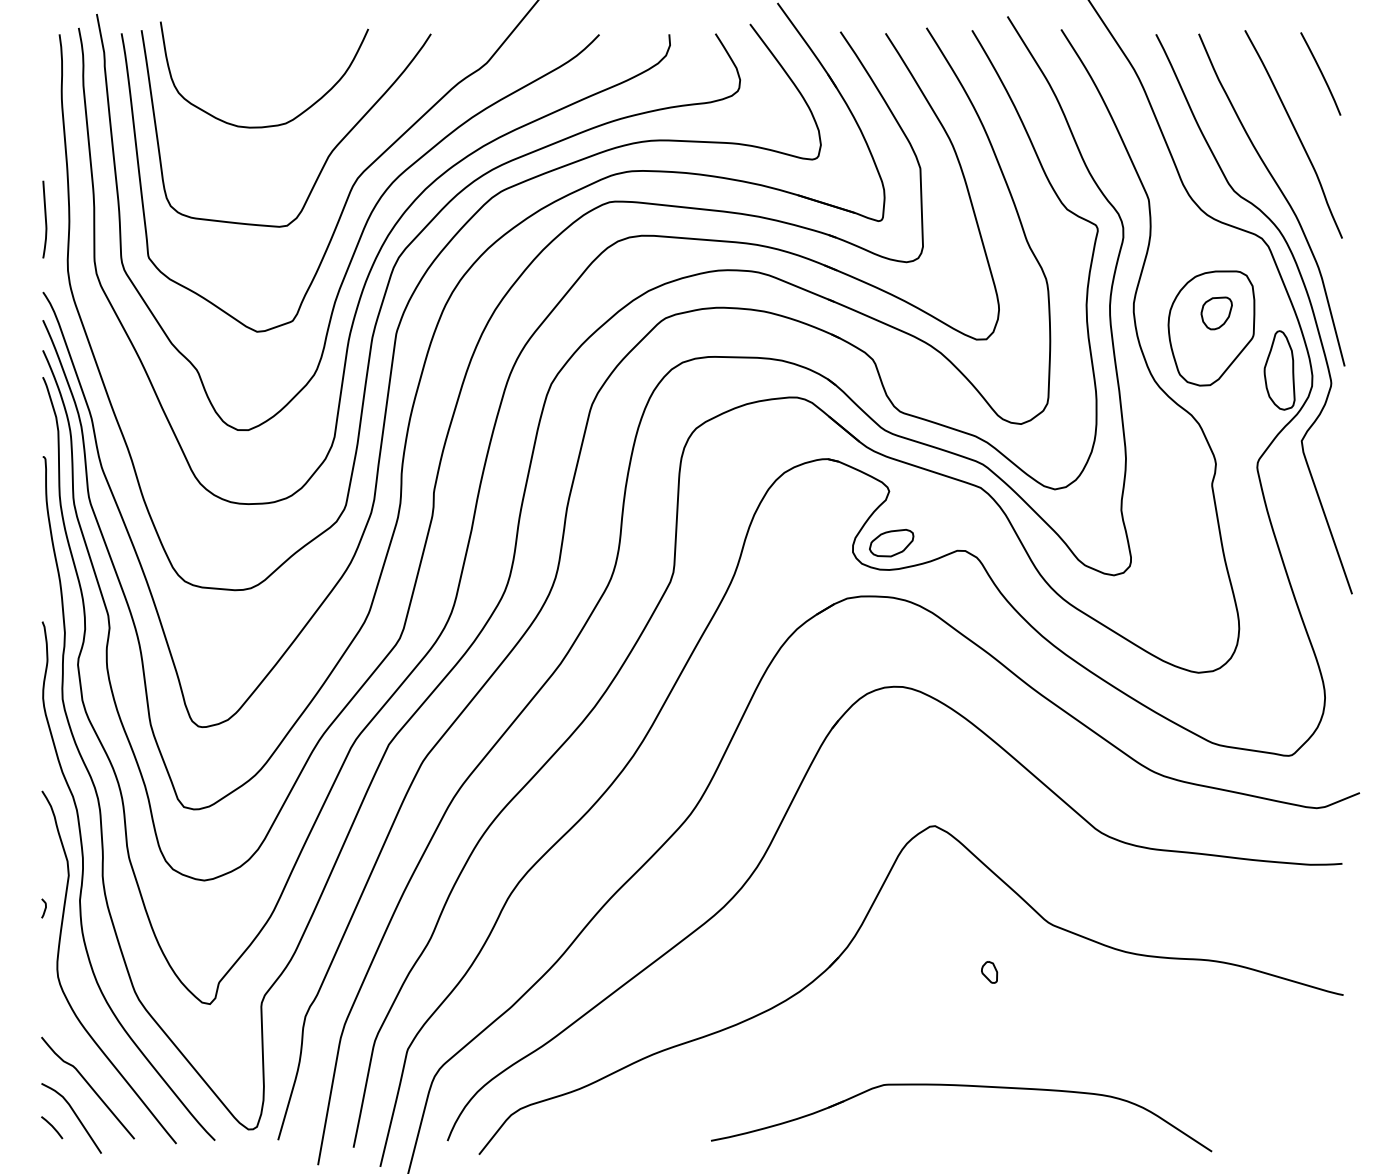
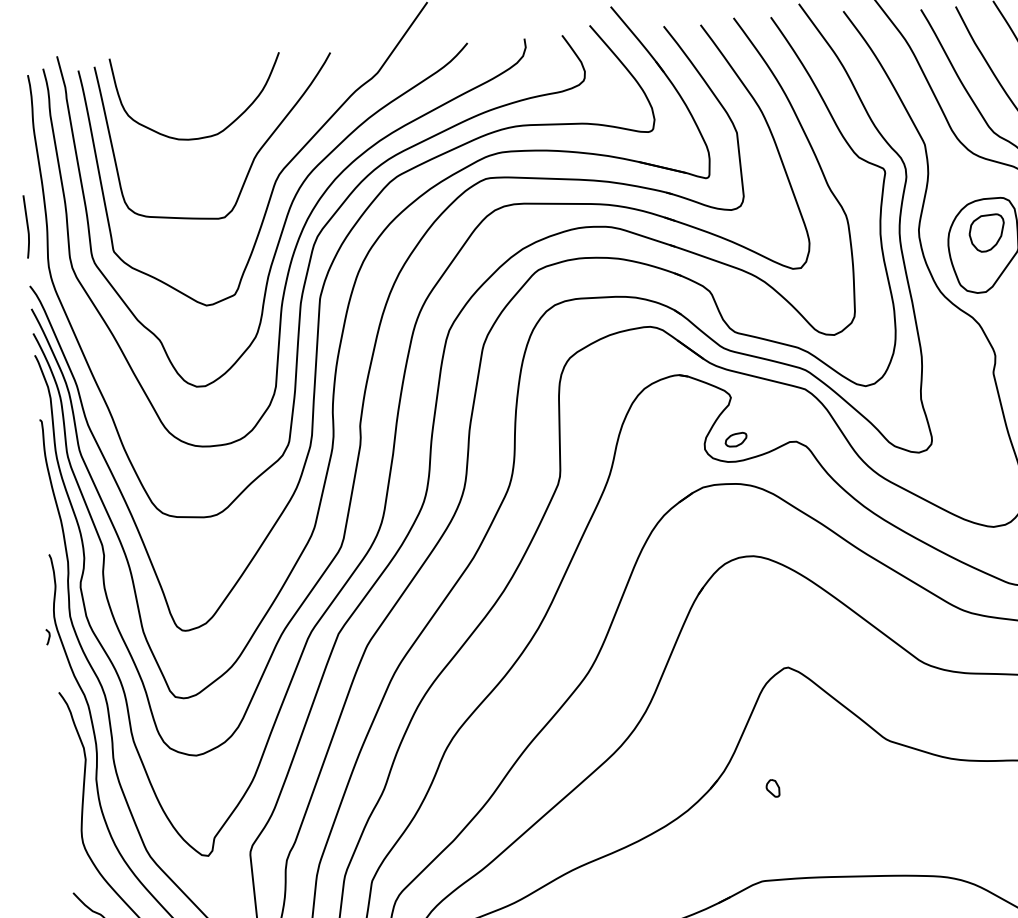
part: (1216, 313) -> (986, 233), size x1.4
part: (891, 543) -> (735, 440), size x0.6
curve: (44, 908) -> (48, 637), moved
part: (989, 972) -> (772, 788), moved

